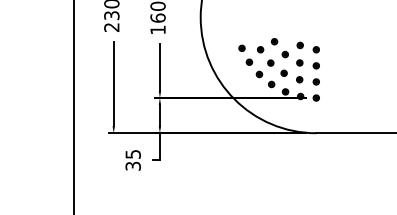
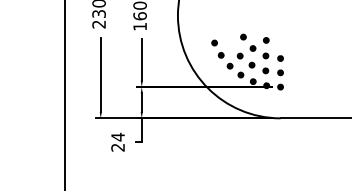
part: (260, 49) -> (231, 44), removed
part: (315, 49) -> (279, 44), removed
text: (132, 159) -> (117, 141), 35 -> 24

